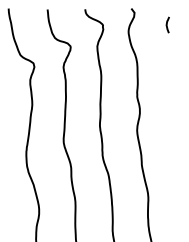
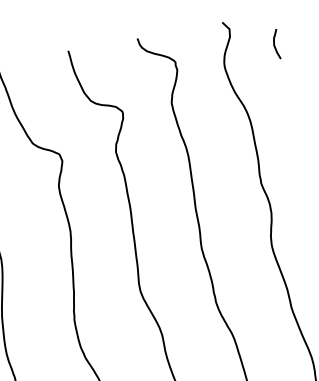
curve: (167, 24) -> (275, 43), moved

